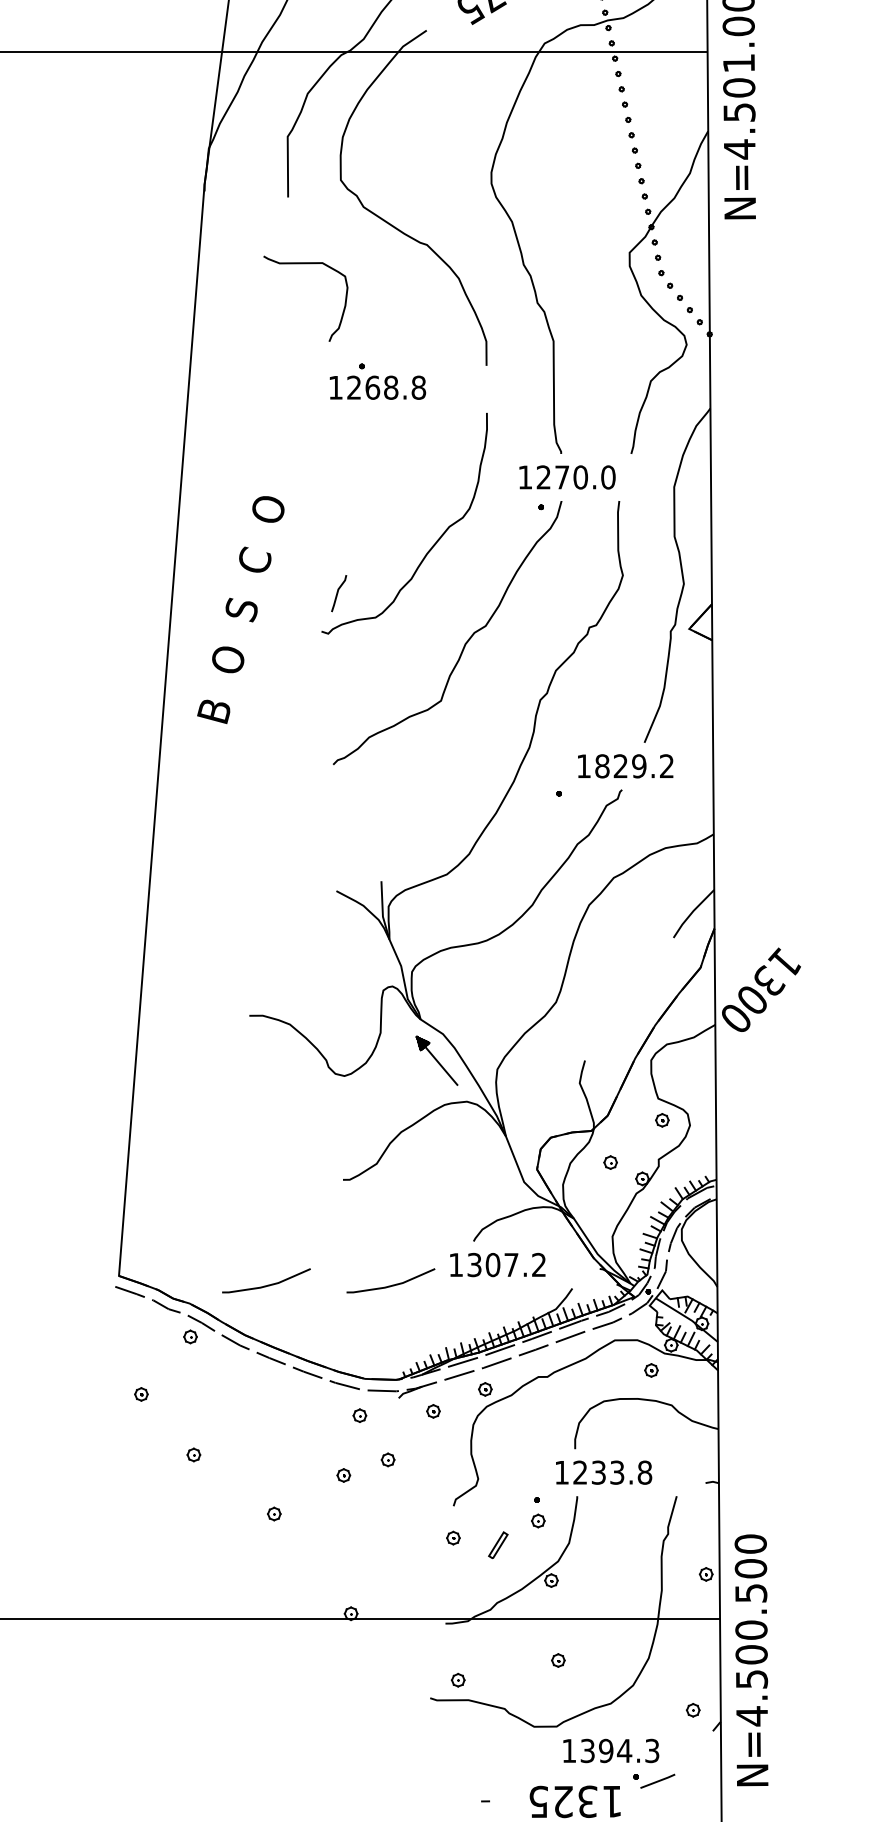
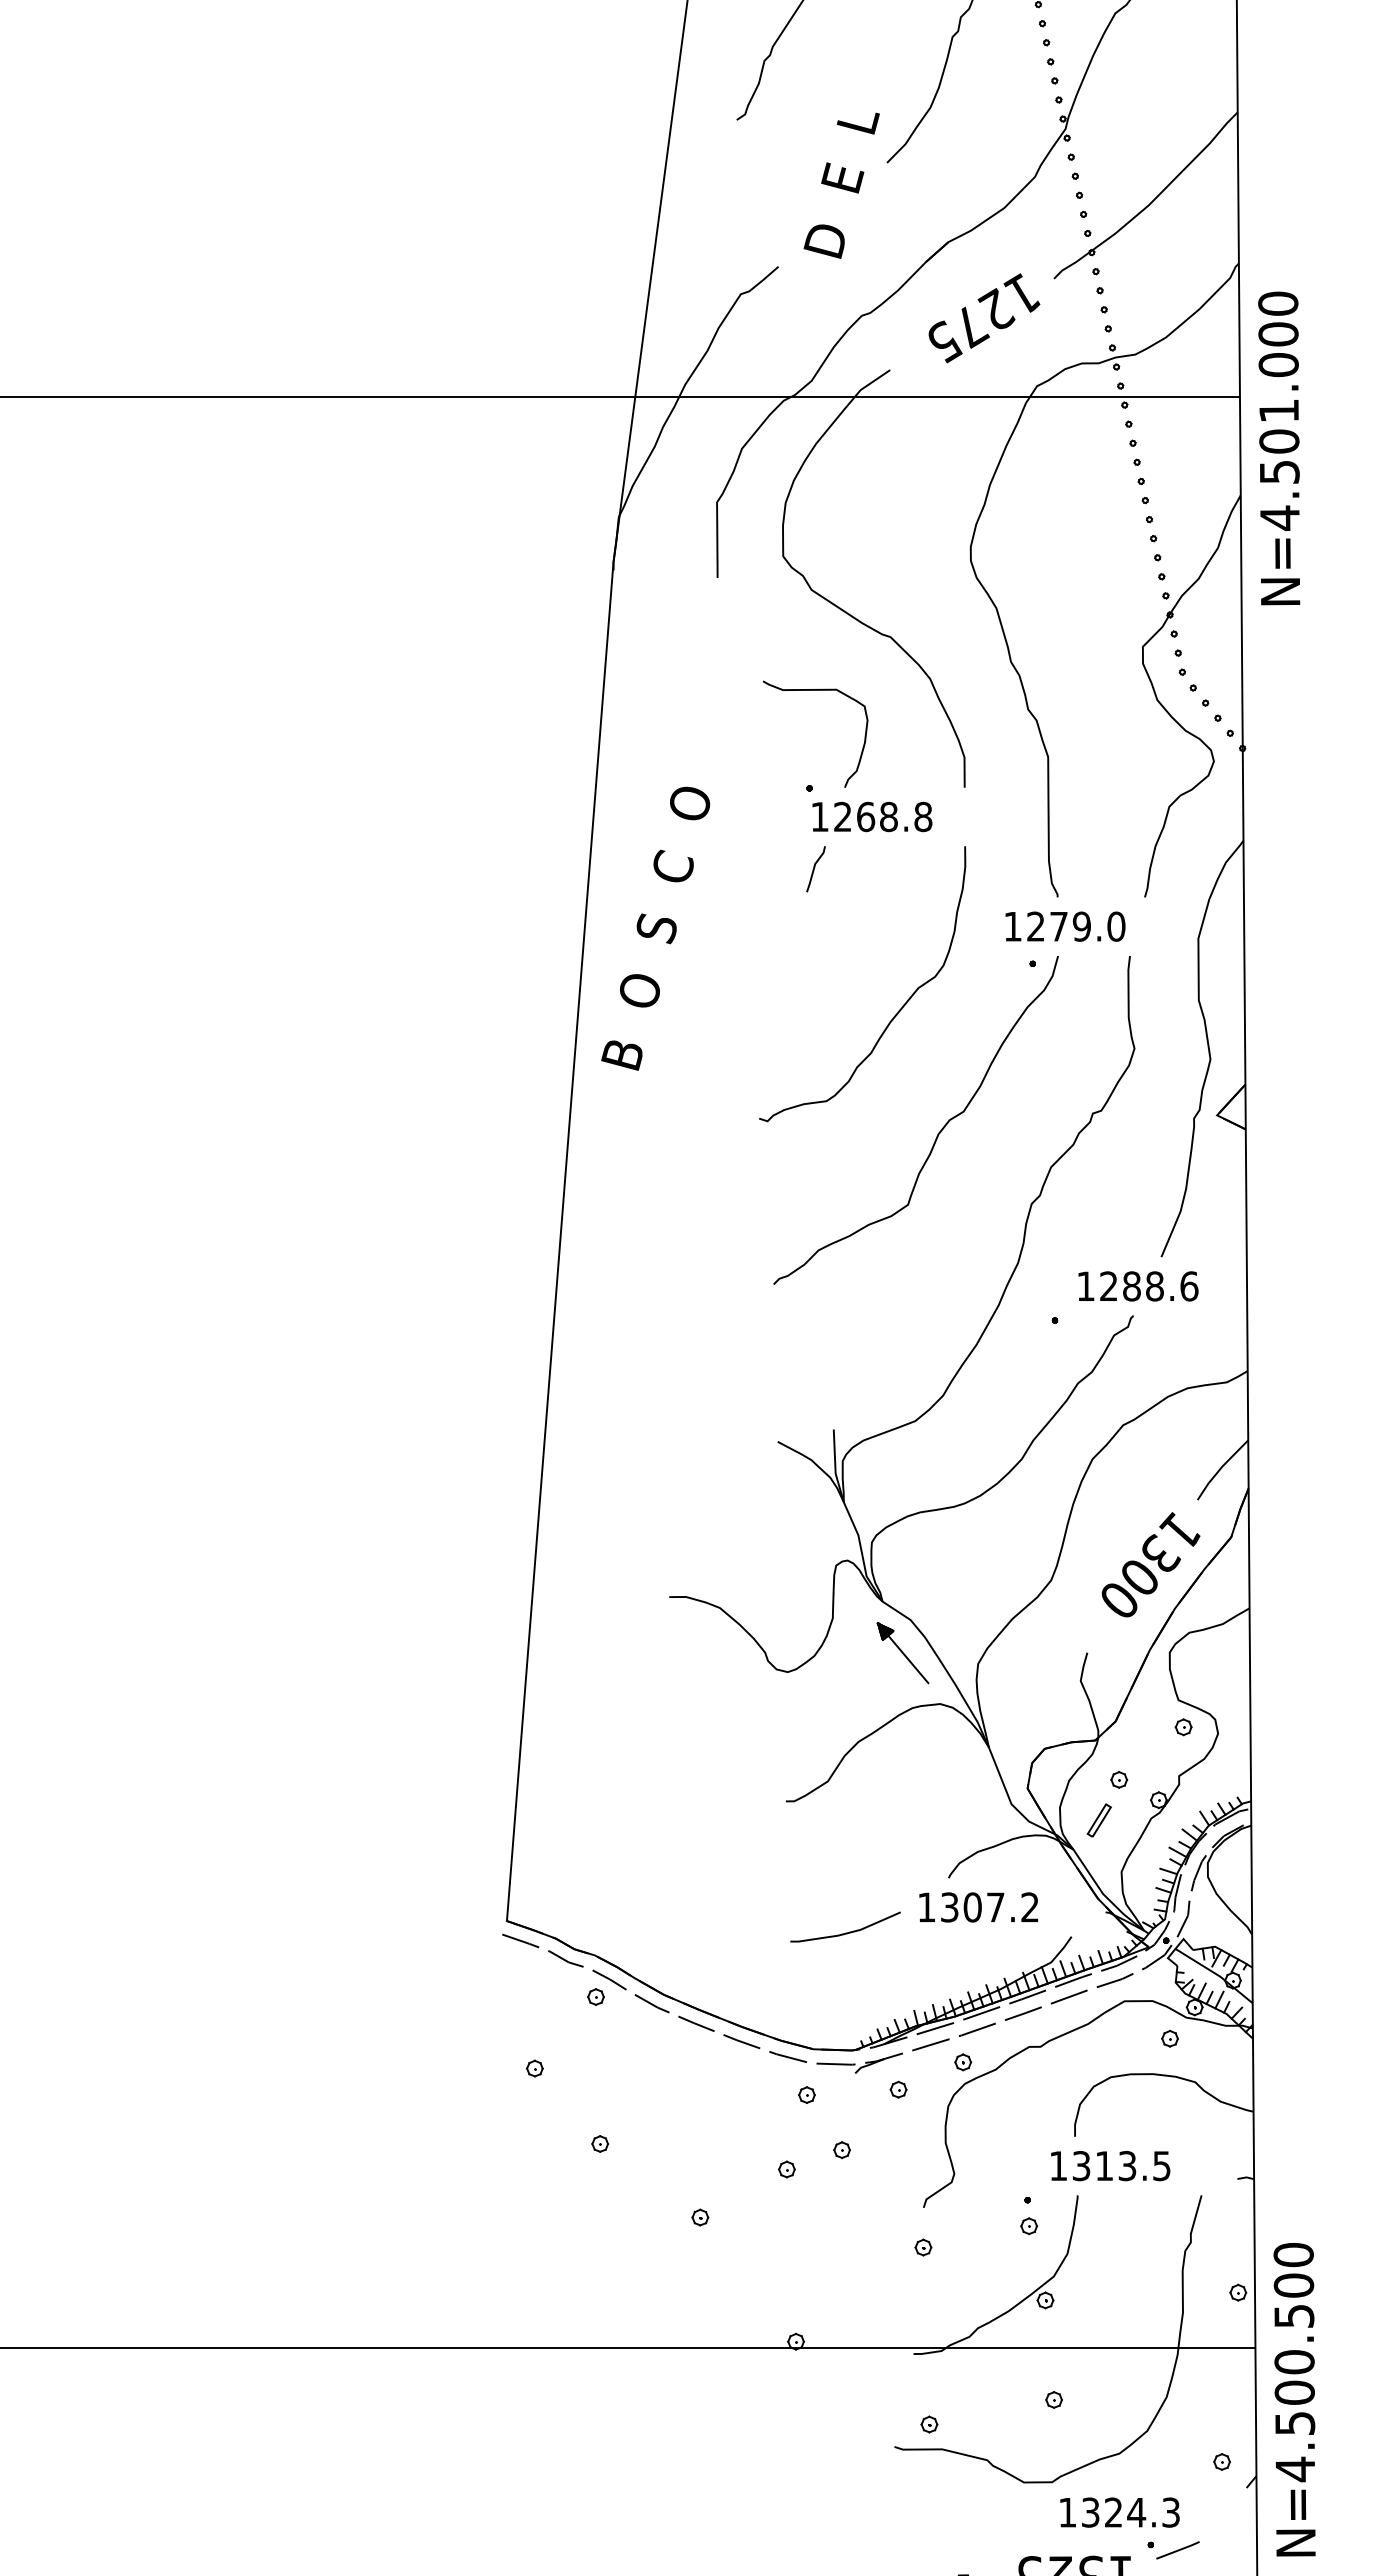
curve: (305, 263) -> (815, 690), moved
text: (378, 387) -> (872, 816), moved
text: (580, 477) -> (1081, 926), 1270.0 -> 1279.0
line: (337, 593) -> (814, 869), moved
text: (240, 609) -> (655, 928), moved
text: (634, 766) -> (1149, 1286), 1829.2 -> 1288.6
text: (761, 989) -> (1150, 1564), moved
curve: (266, 1285) -> (690, 1932), removed
text: (612, 1473) -> (1121, 2166), 1233.8 -> 1313.5
part: (497, 1545) -> (1098, 1820), moved
text: (606, 1750) -> (1113, 2512), 1394.3 -> 1324.3

